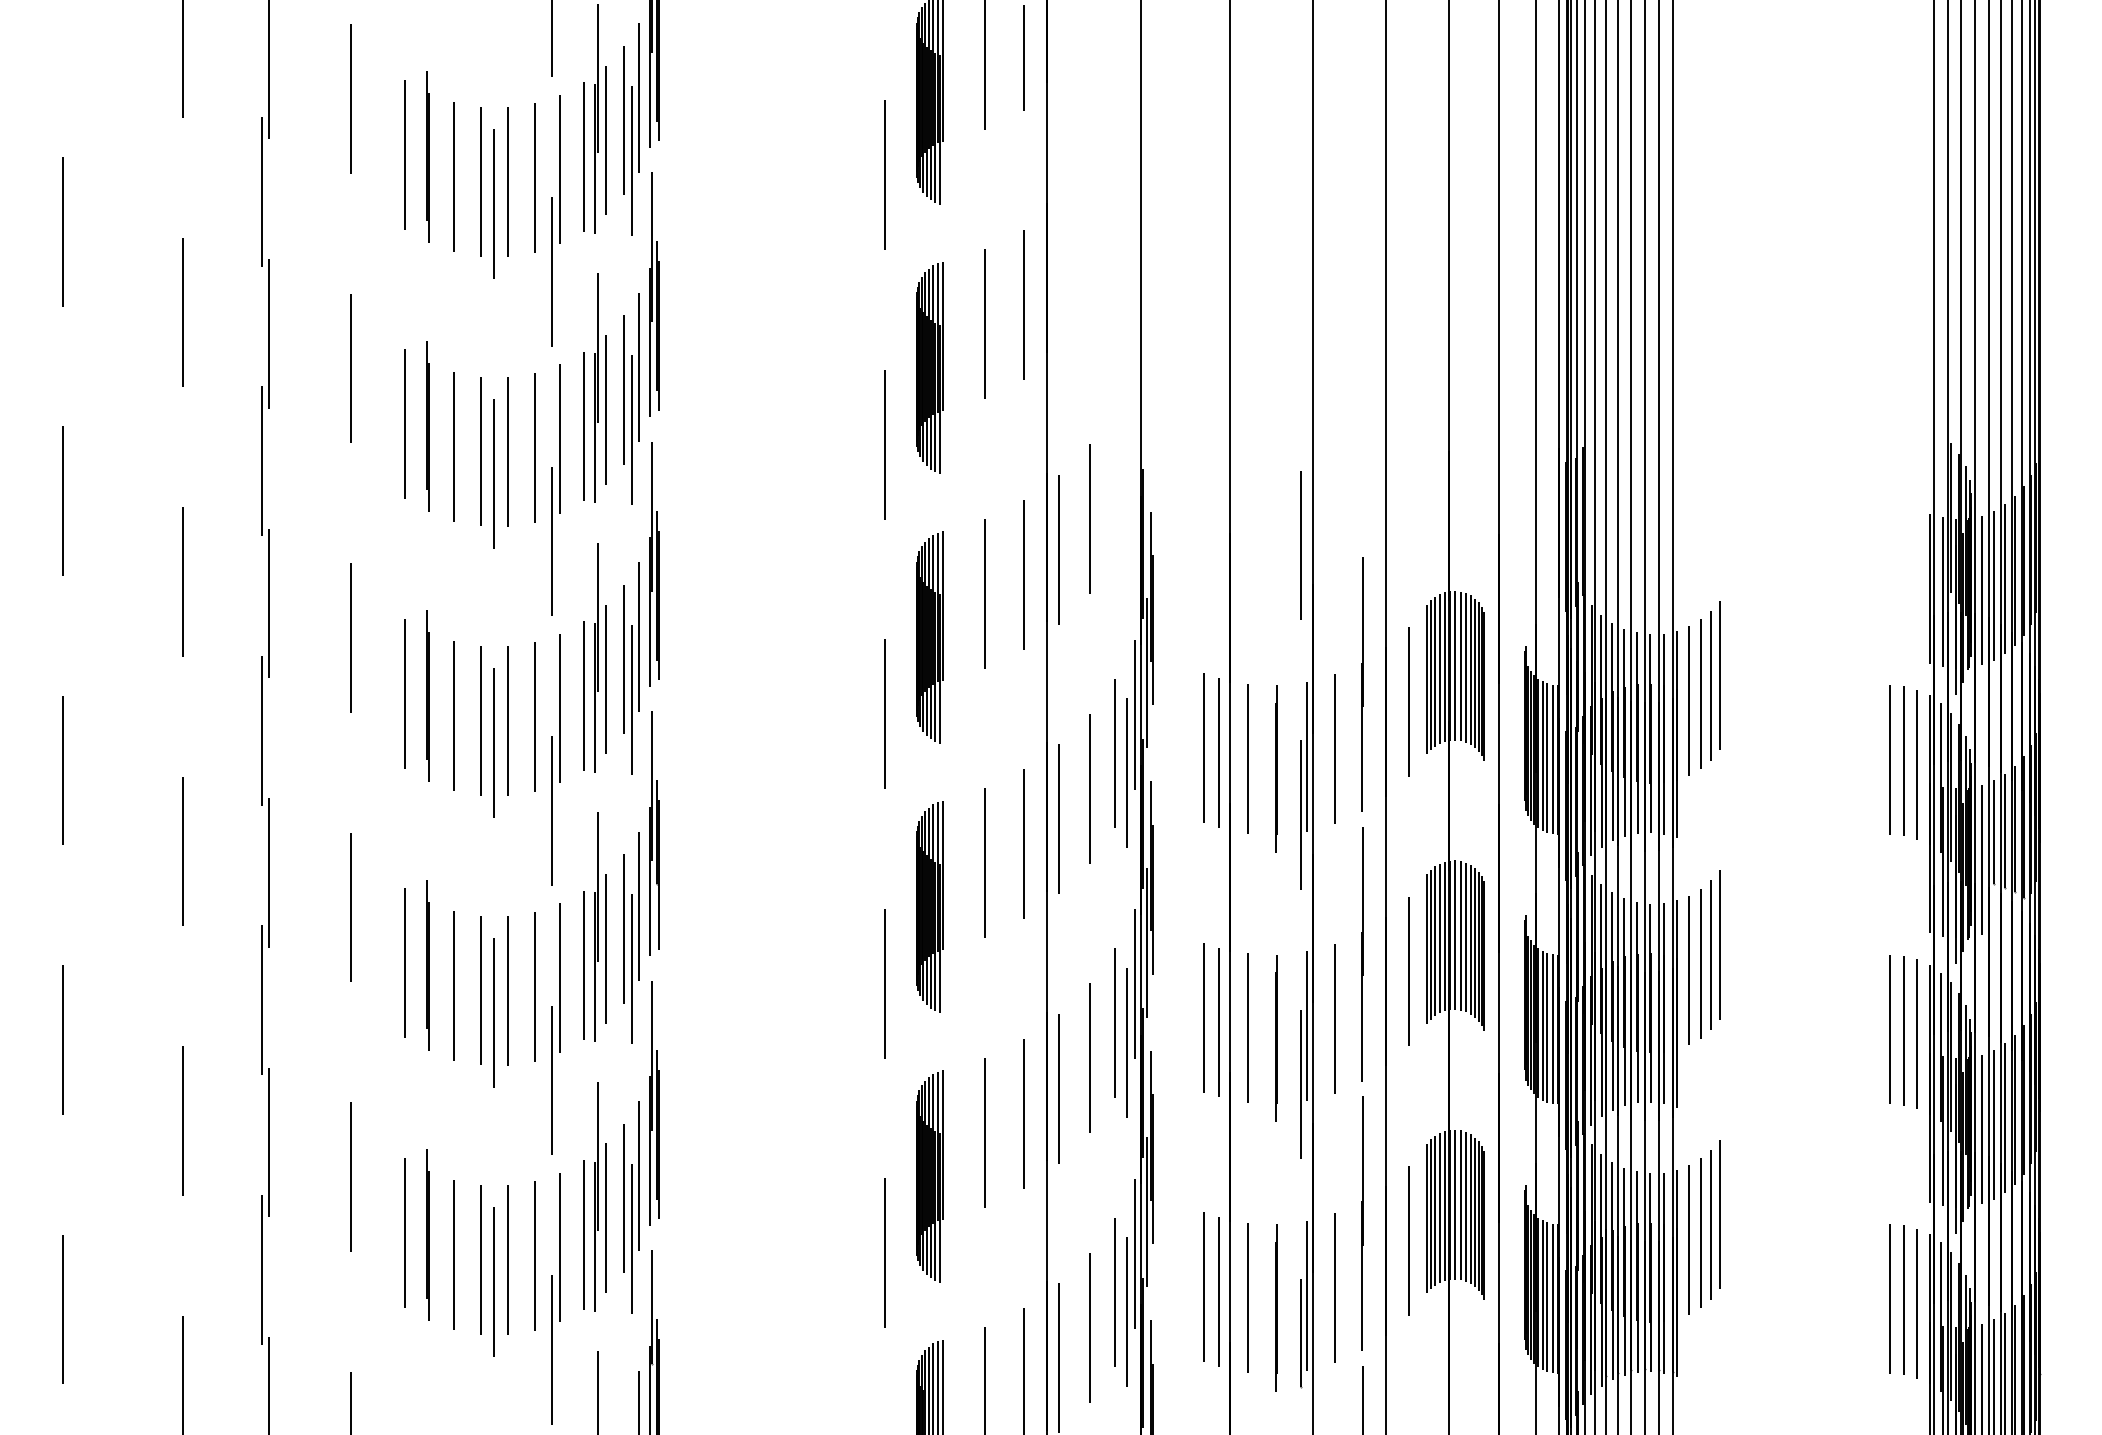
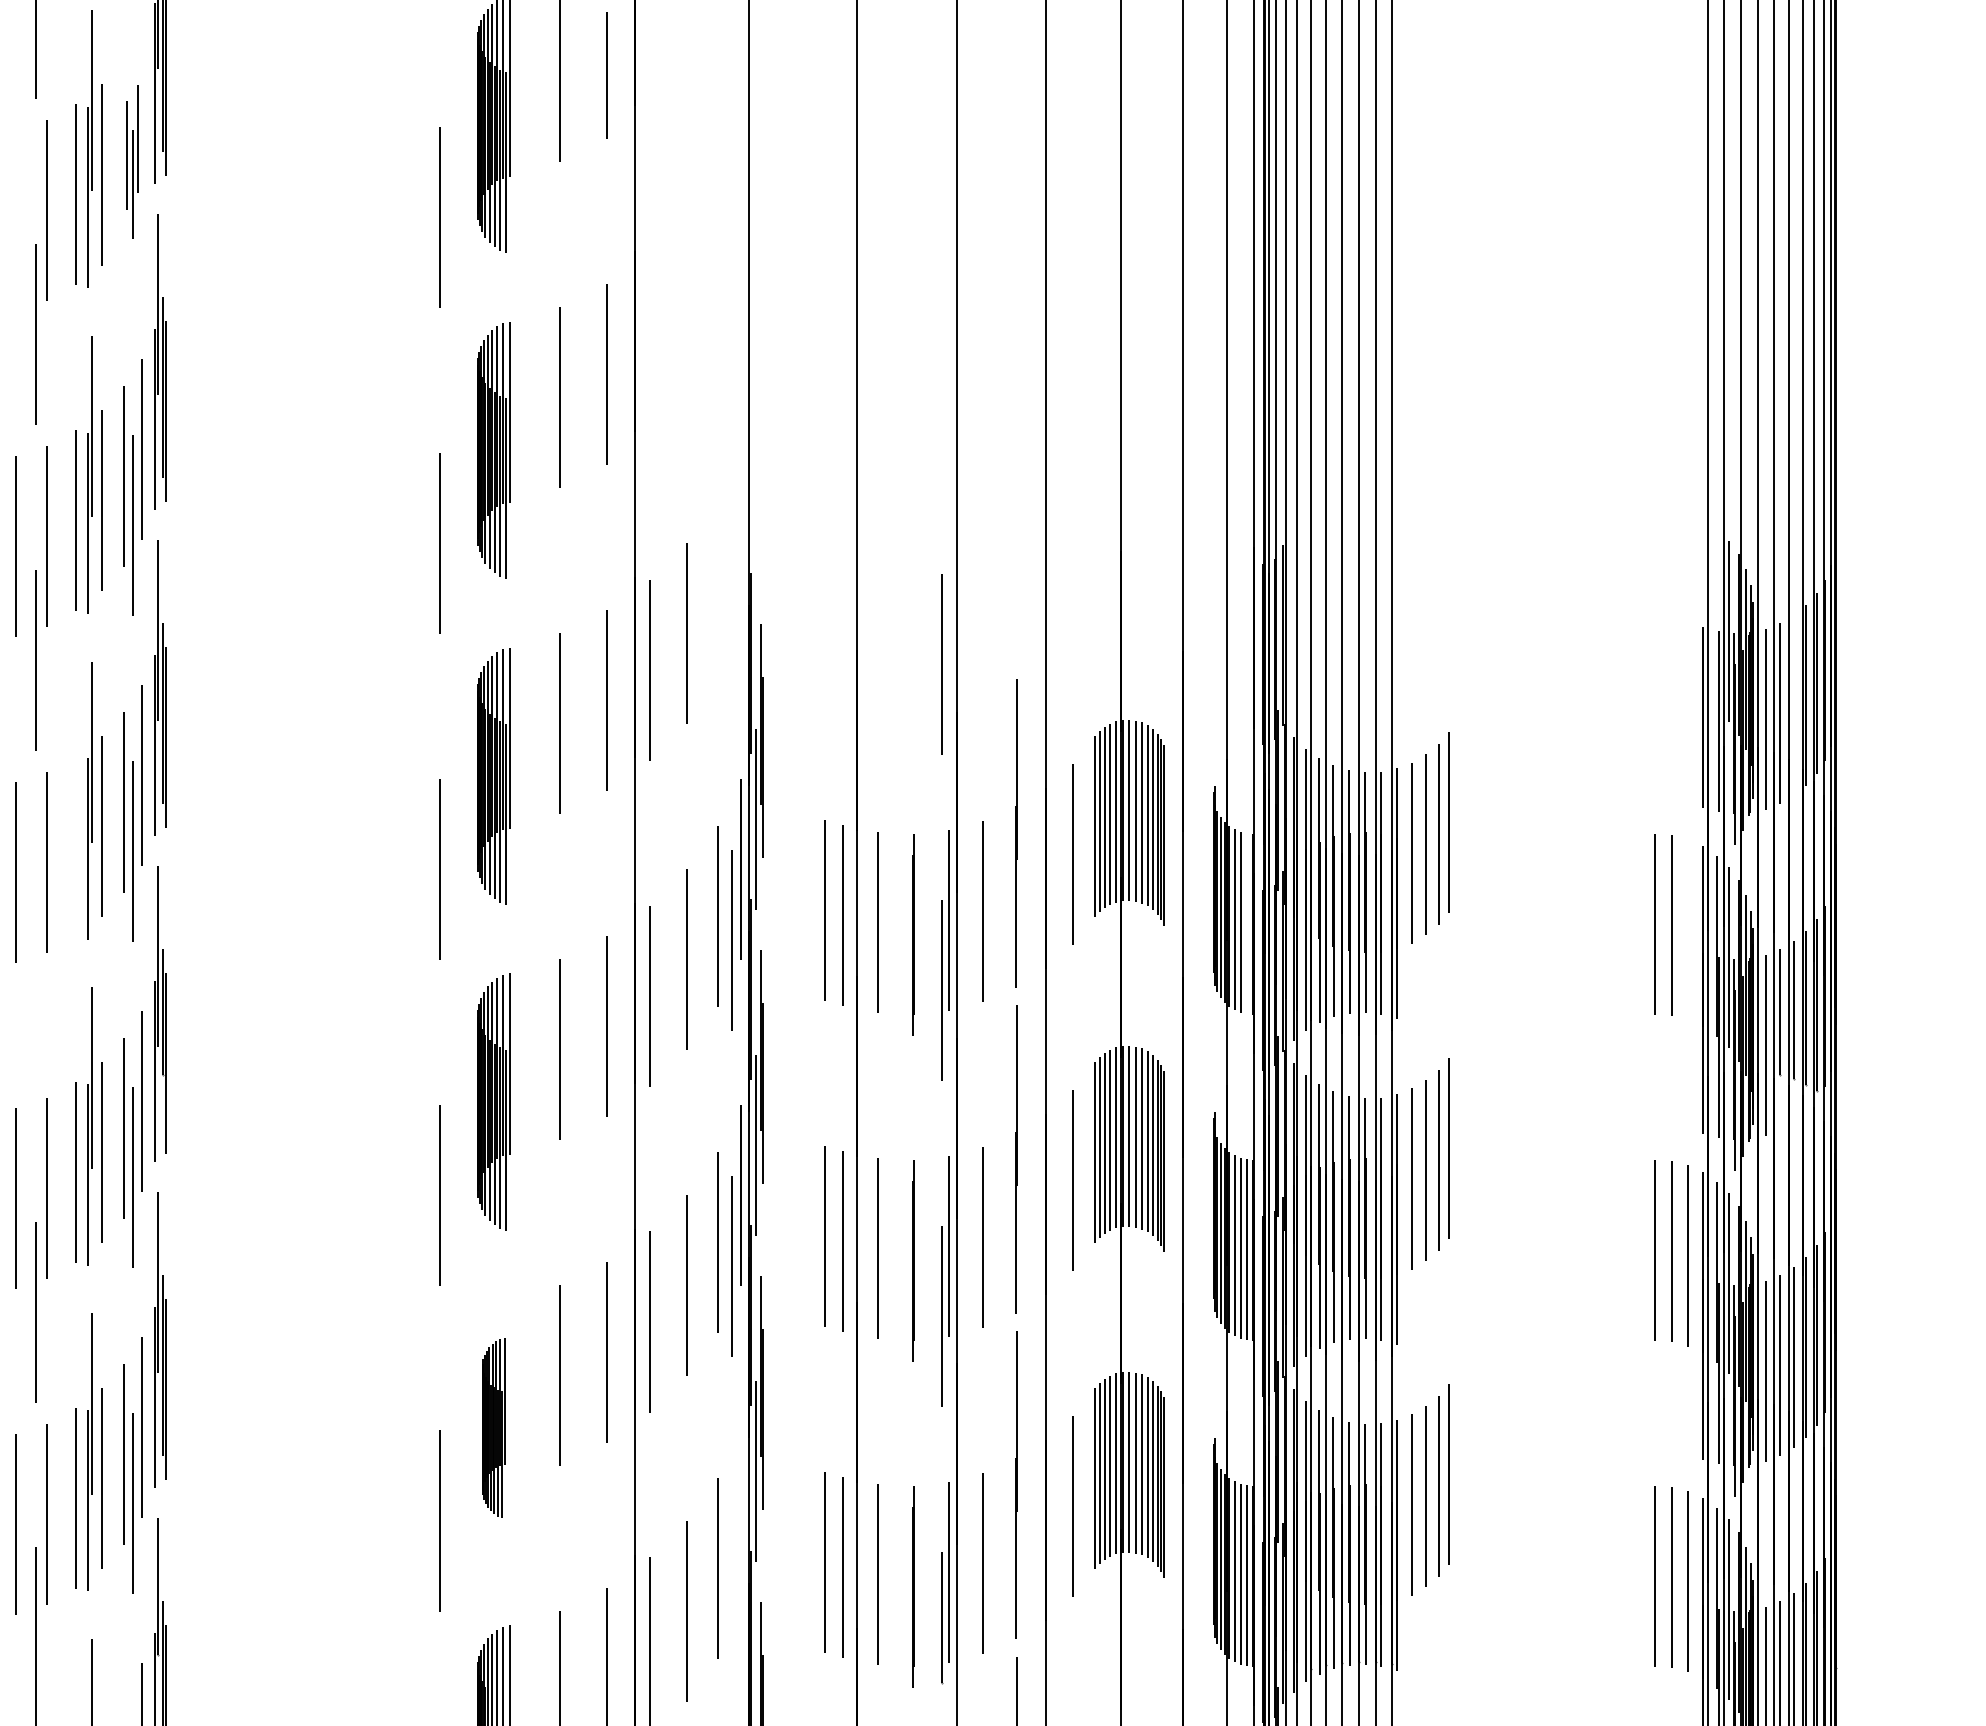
part: (631, 129) -> (132, 161), size x0.6
line: (534, 178) -> (15, 221), removed
line: (2005, 579) -> (1794, 706), removed
line: (583, 695) -> (74, 846), removed
line: (1552, 759) -> (1246, 923), removed
line: (1917, 764) -> (1688, 929), removed
line: (551, 810) -> (35, 985), removed
part: (929, 1176) -> (493, 1428), size x0.7
line: (1134, 1253) -> (741, 1521), removed
line: (1127, 1312) -> (732, 1592), removed

